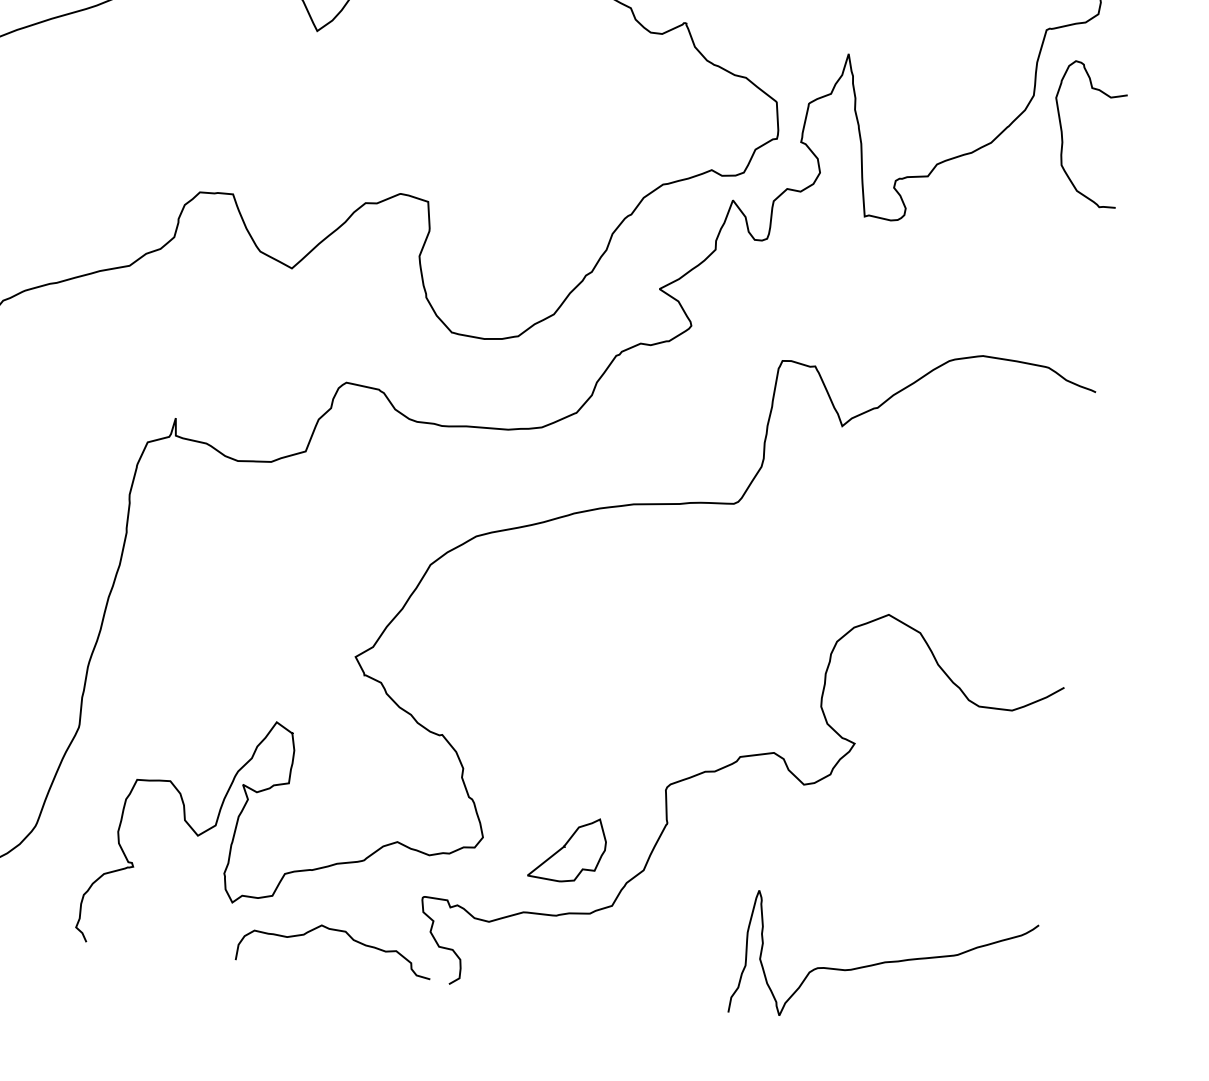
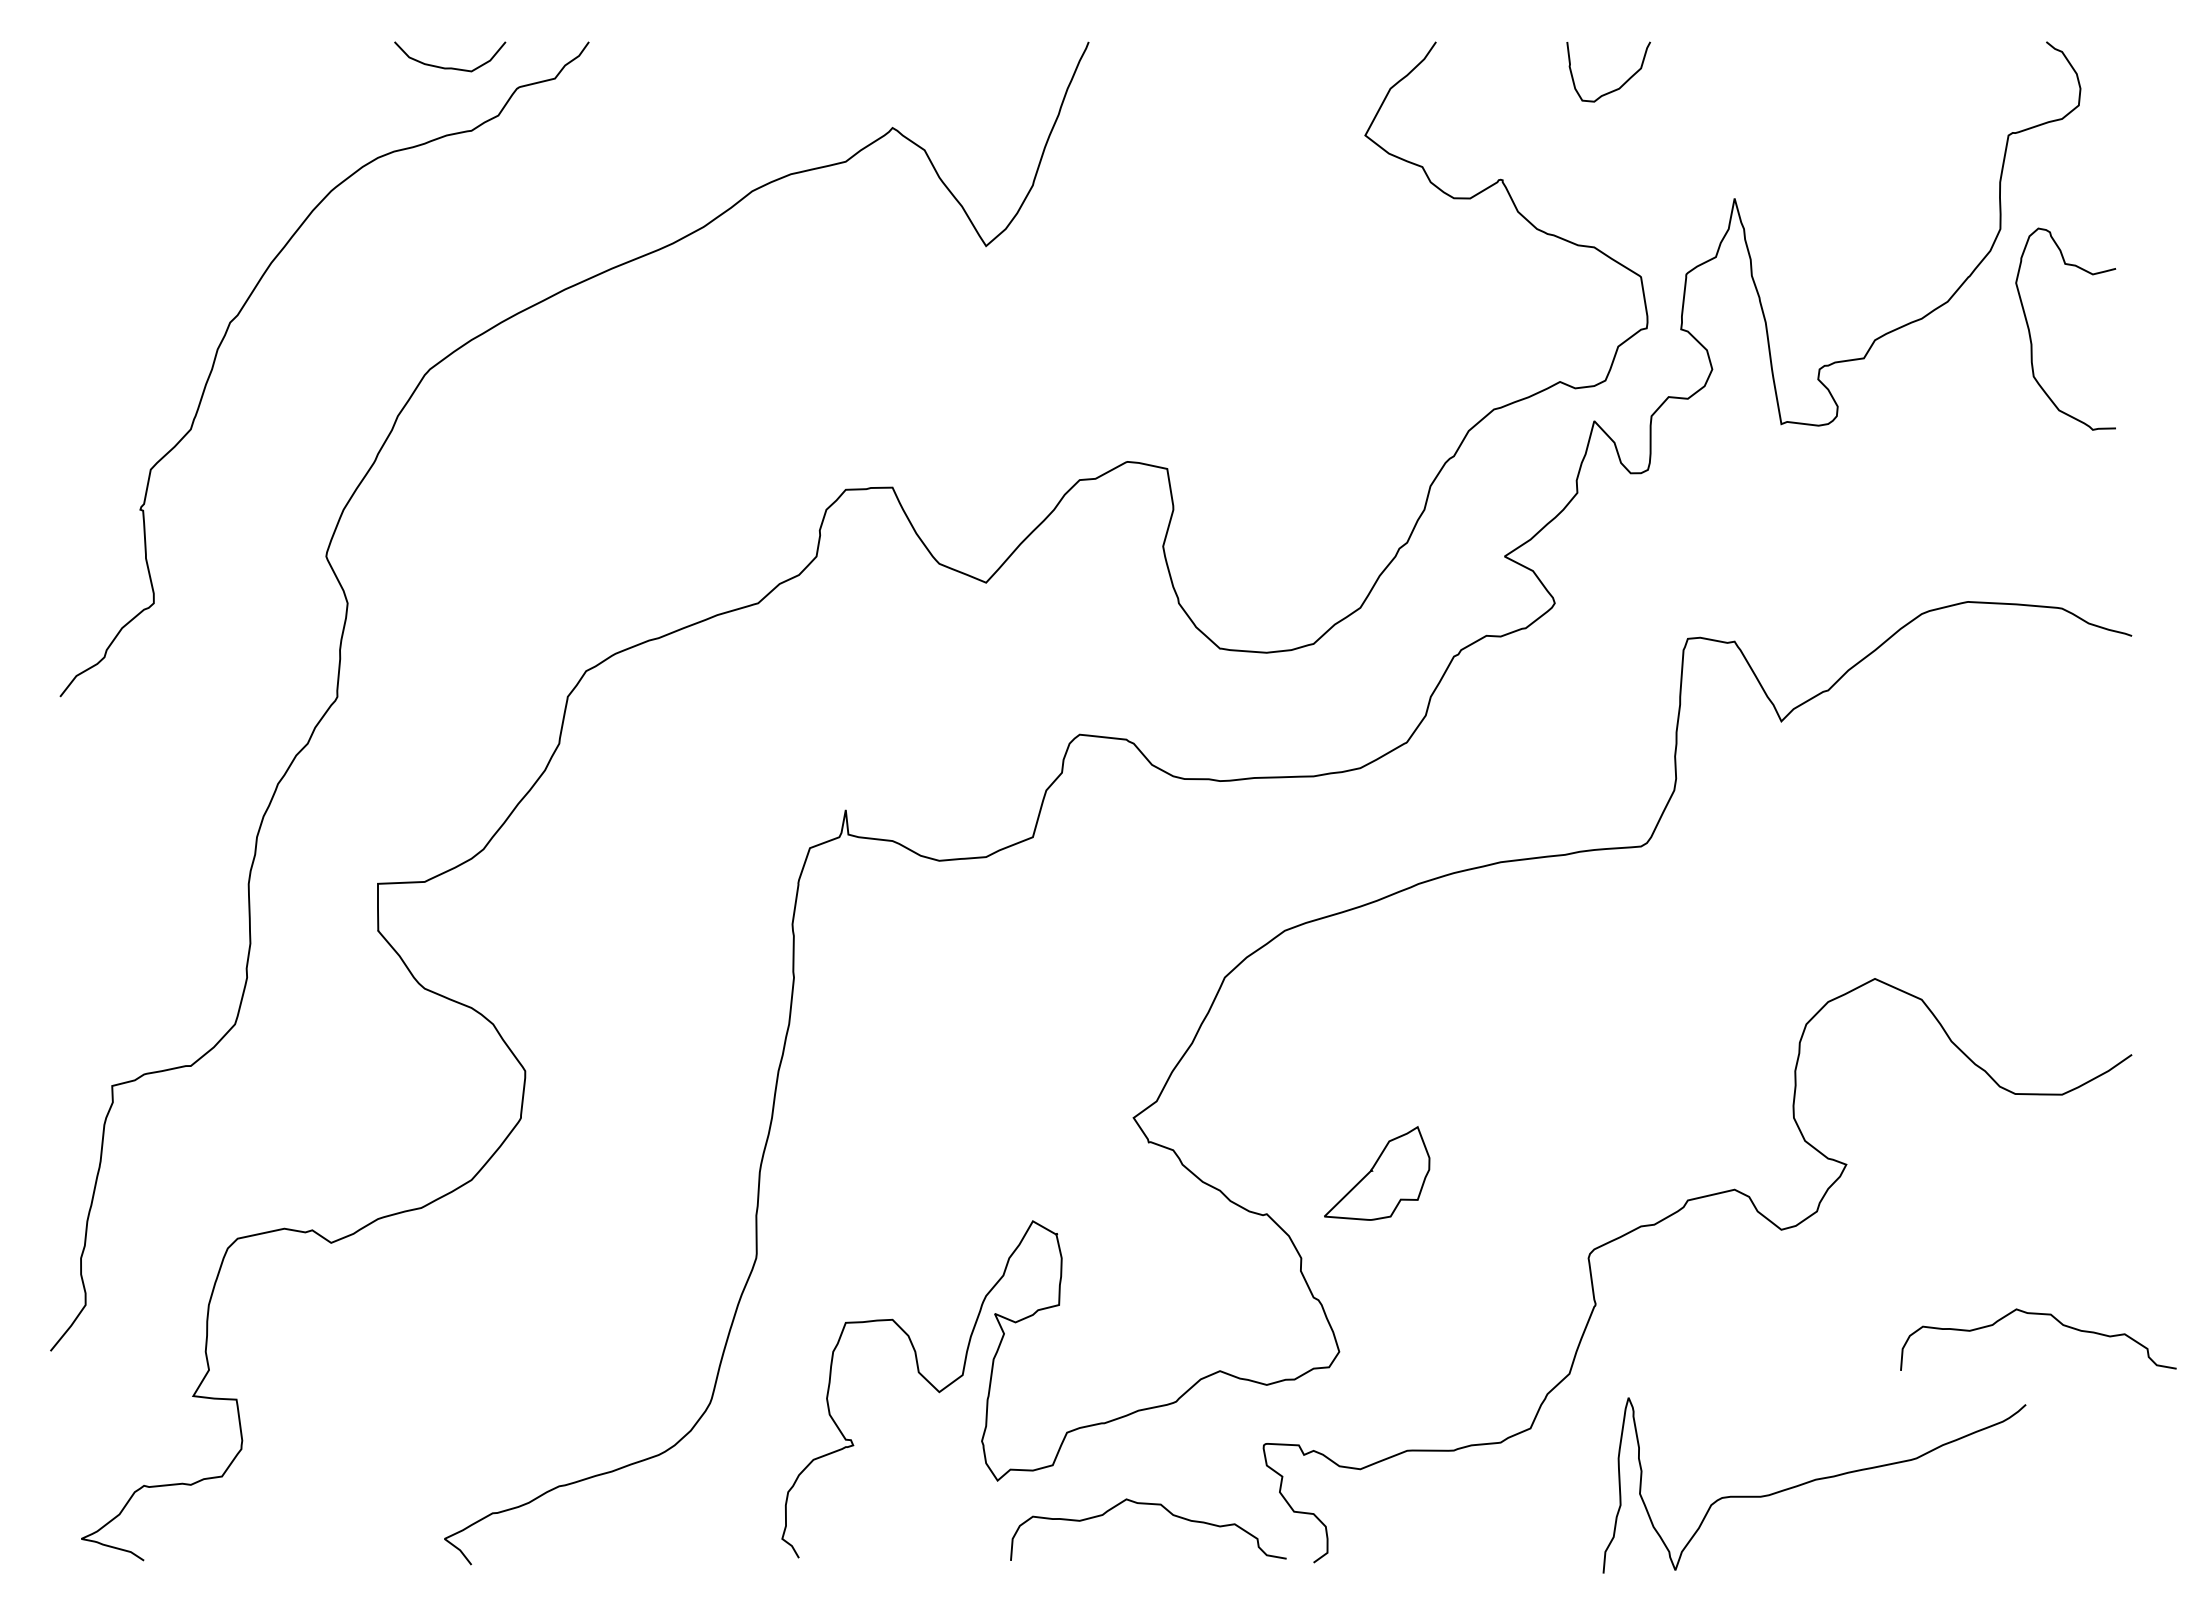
curve: (1062, 133) -> (2030, 331), moved
part: (568, 849) -> (1377, 1173), moved
curve: (983, 864) -> (2044, 1315), added
curve: (884, 963) -> (1814, 1481), moved

